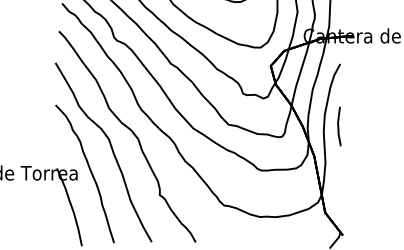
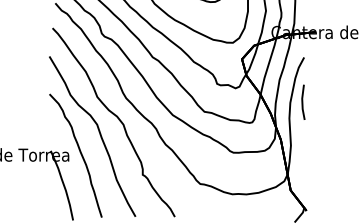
line: (339, 125) -> (303, 101), moved

